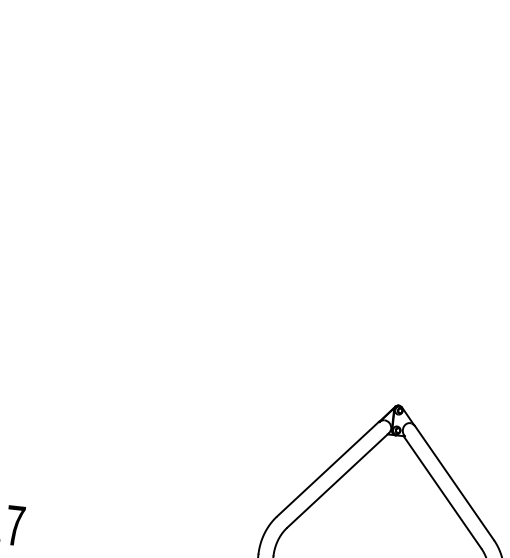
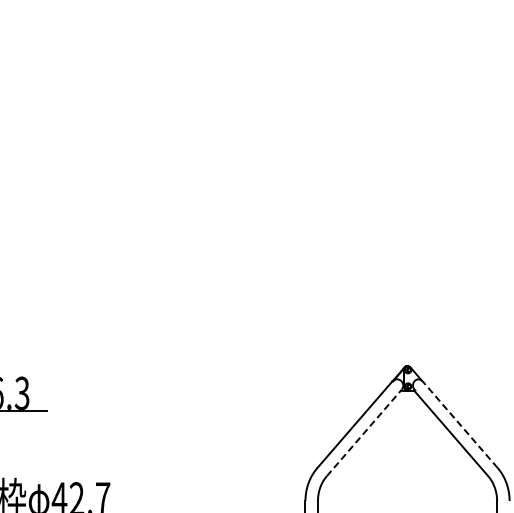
line: (338, 479) -> (364, 432), solid -> dashed
line: (453, 482) -> (459, 424), solid -> dashed

